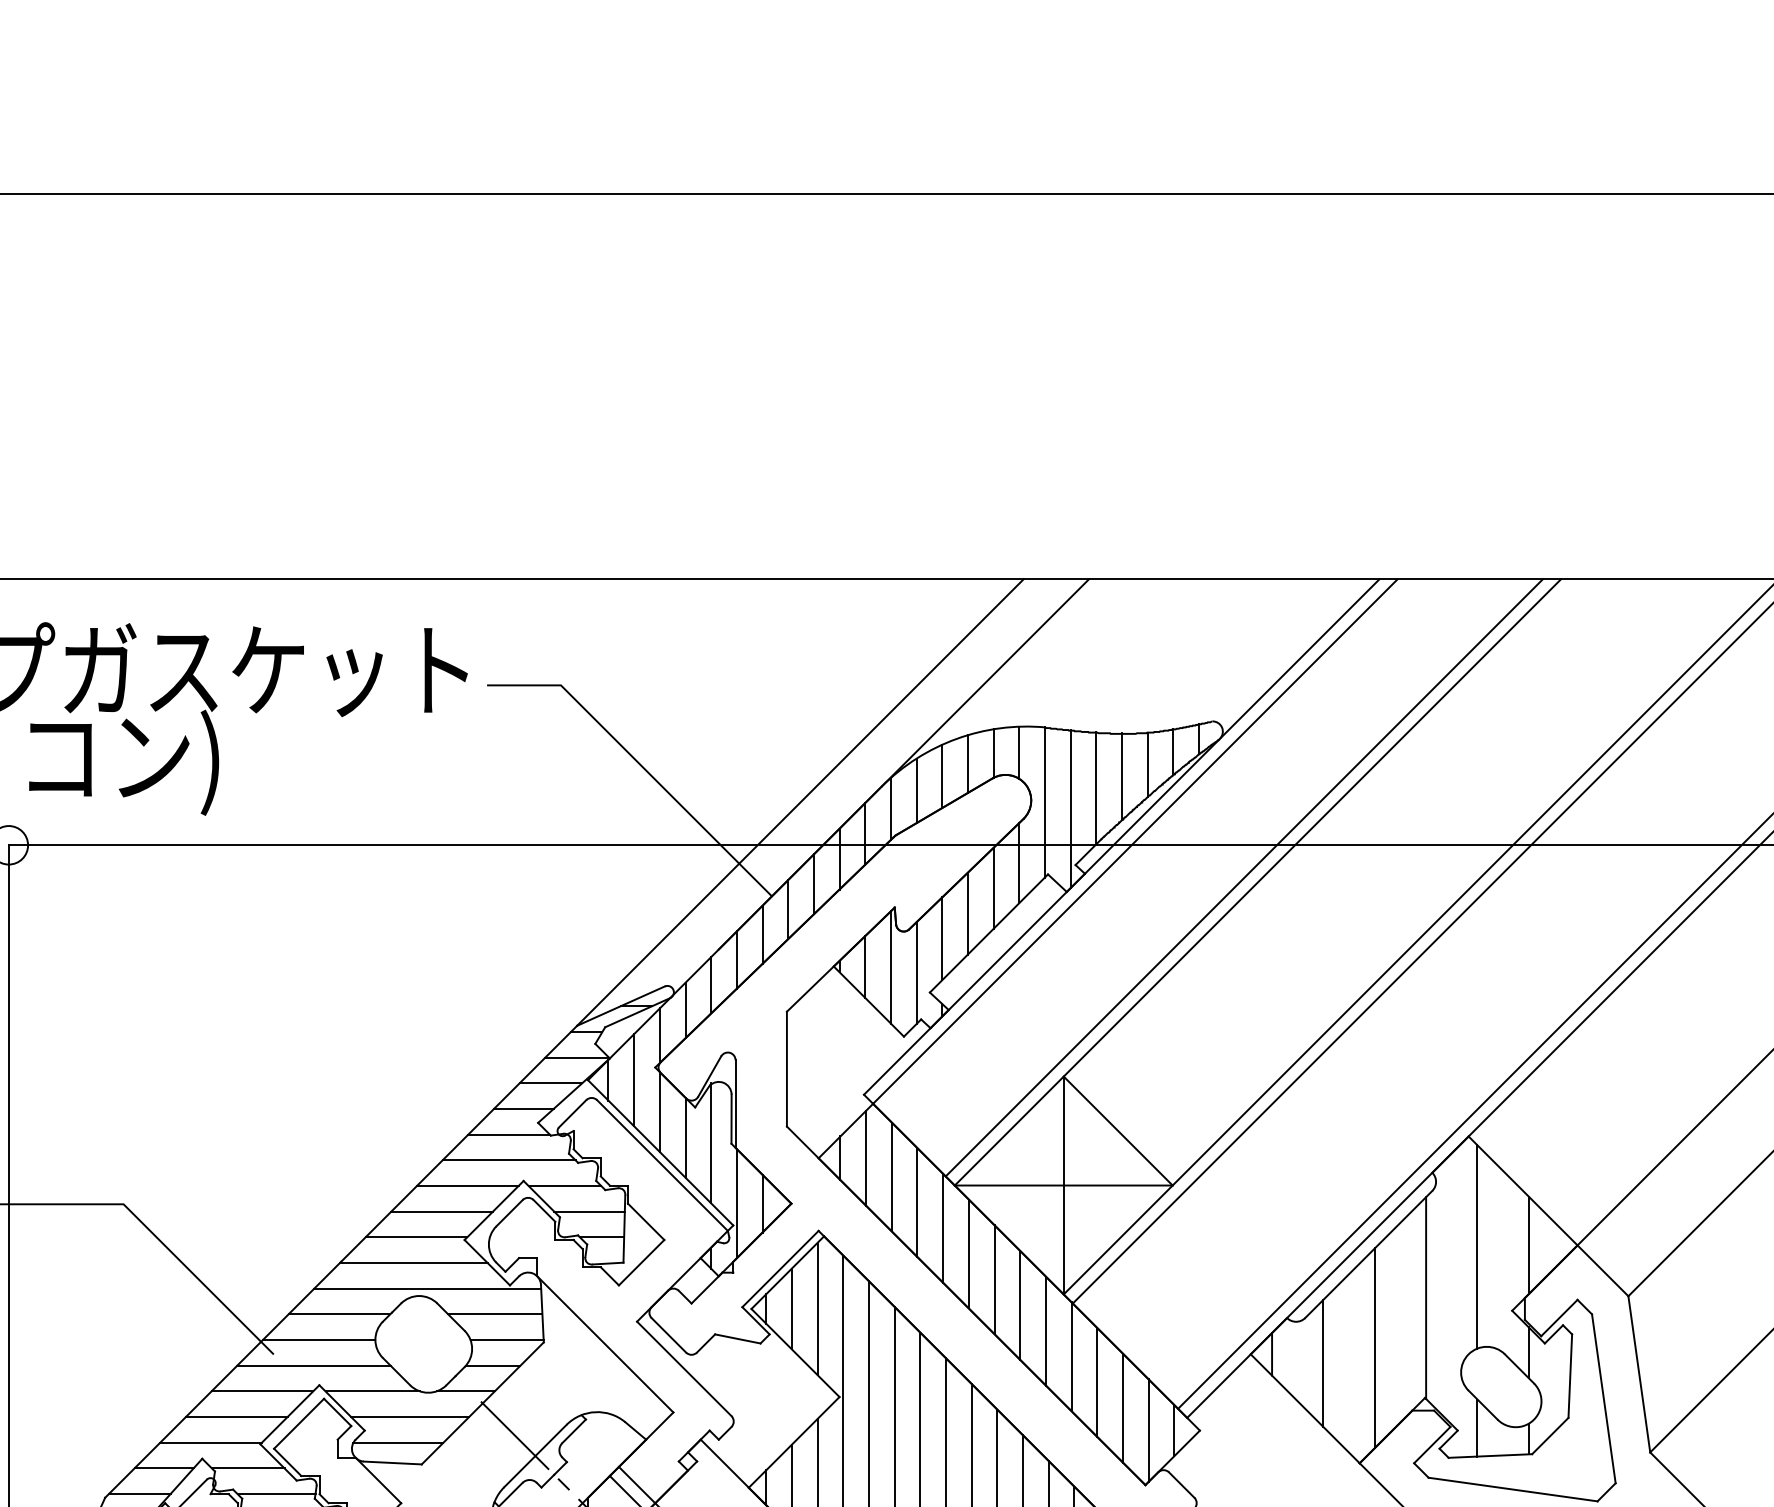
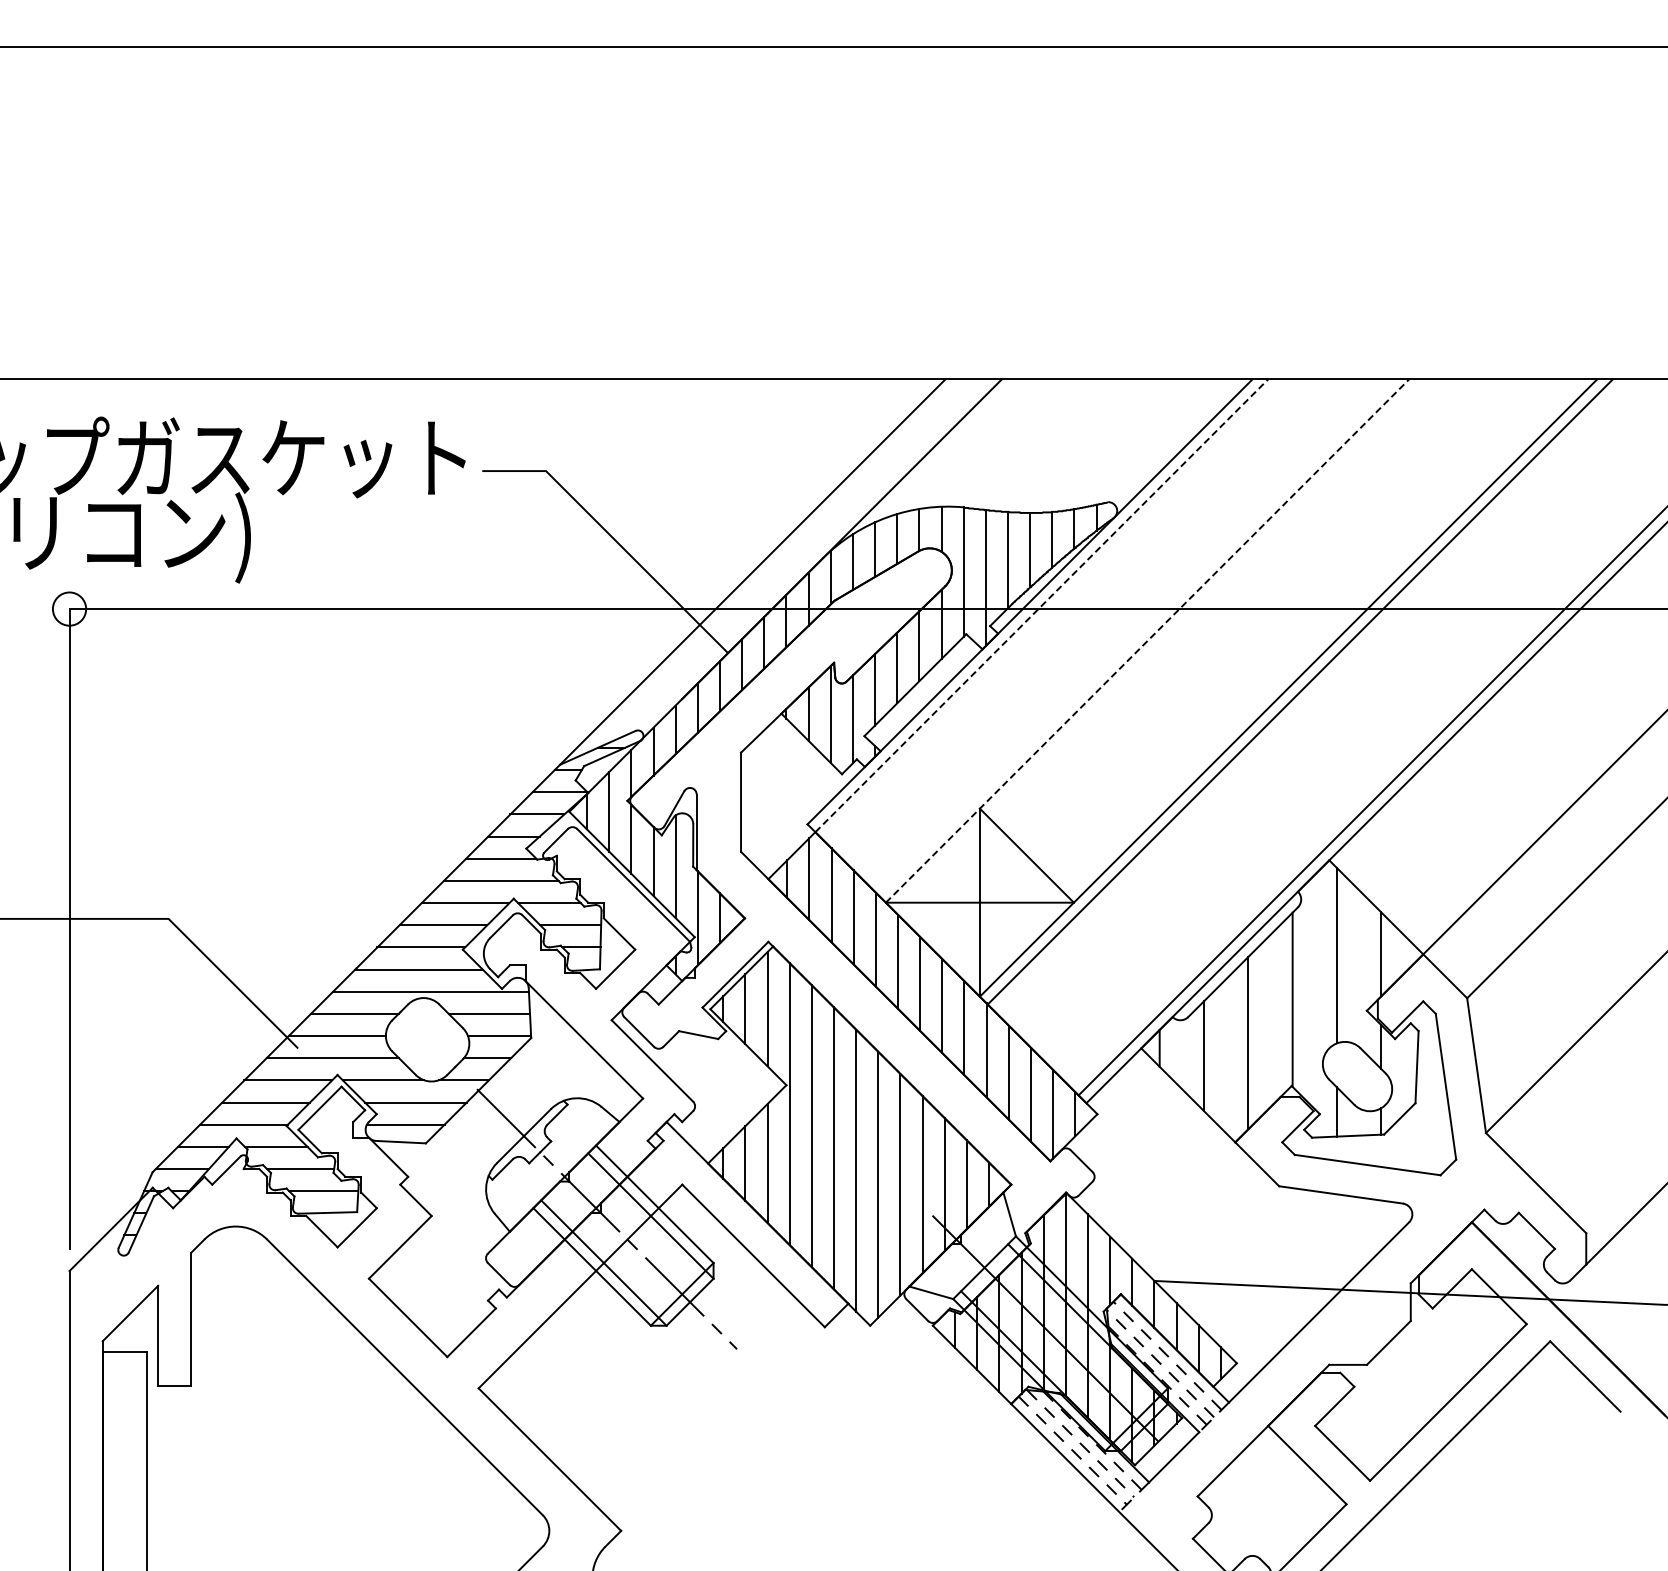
line: (1136, 841) -> (1042, 605), solid -> dashed
line: (1244, 877) -> (1135, 636), removed
line: (1257, 882) -> (1147, 641), solid -> dashed

